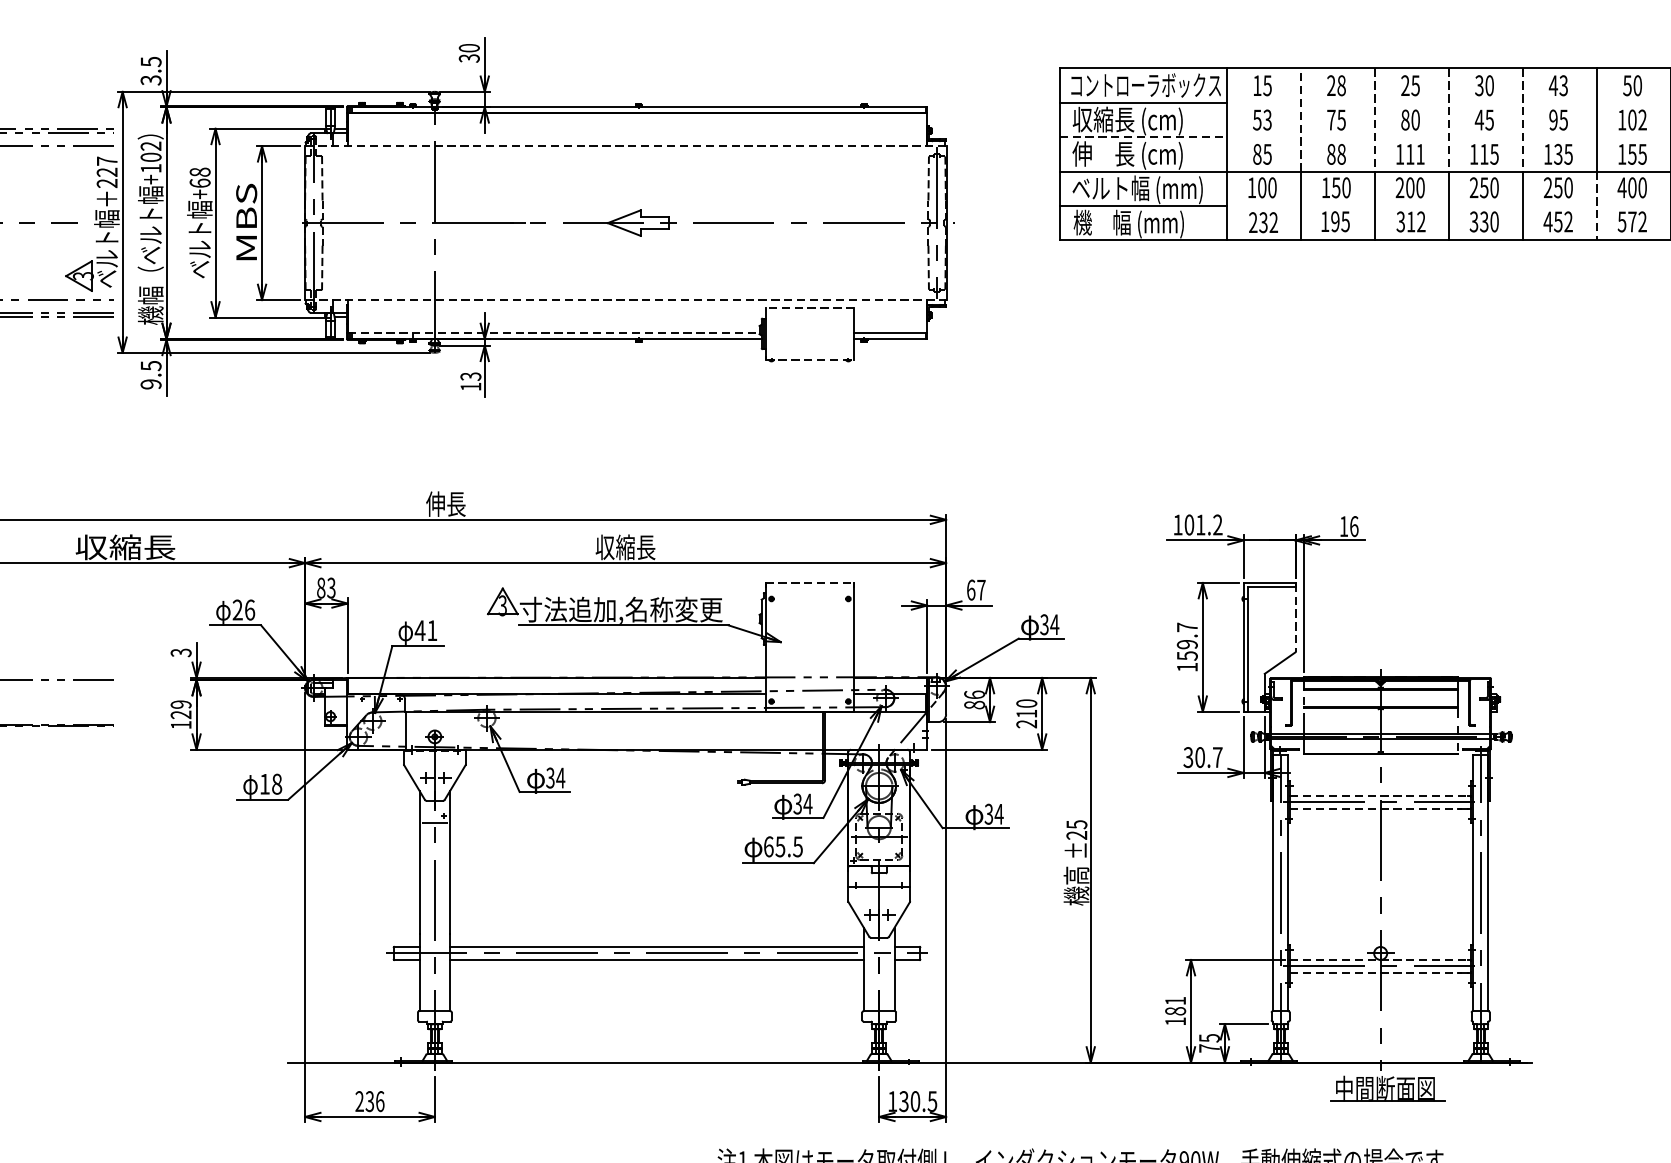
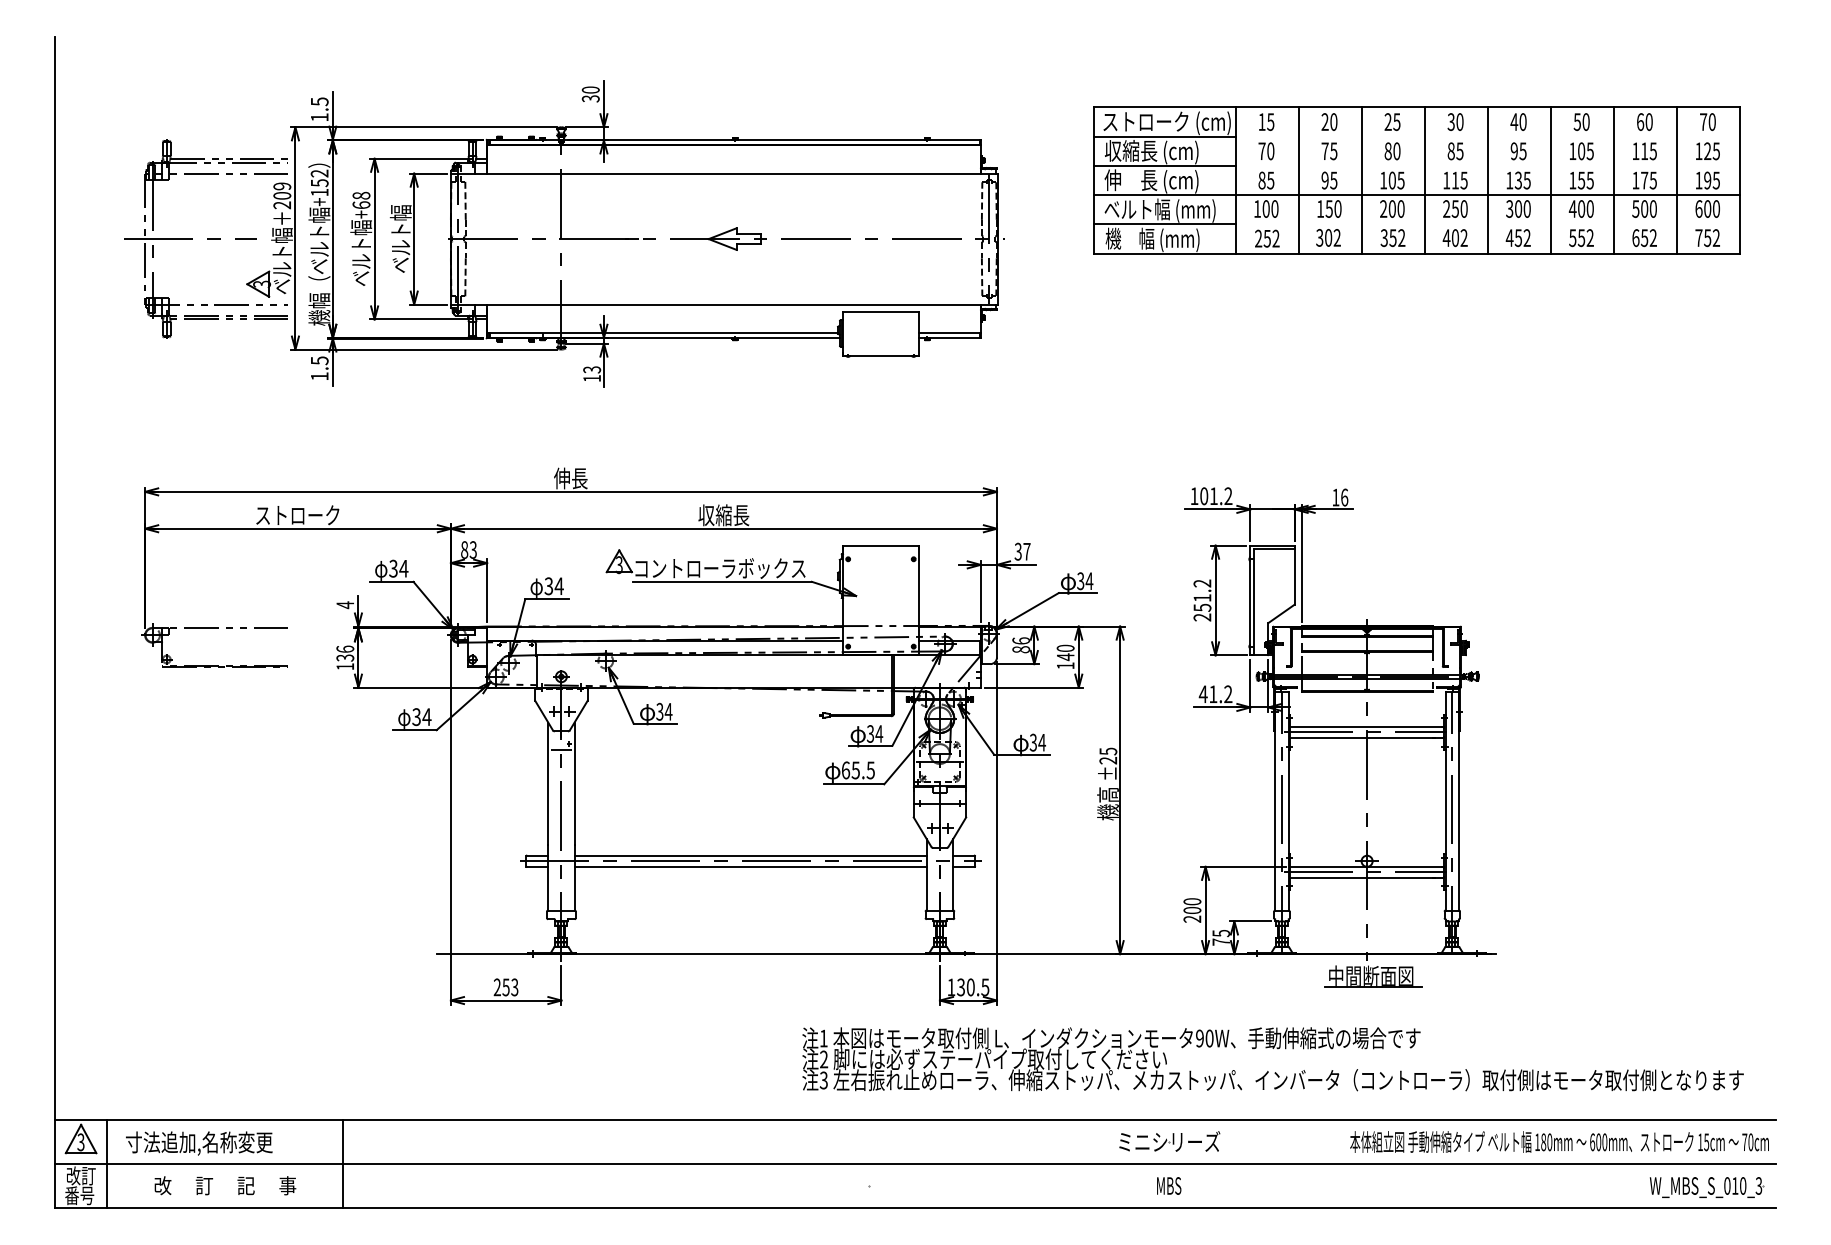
text: (150, 80) -> (319, 117), 3.5 -> 1.5
text: (1341, 85) -> (1333, 121), 28 -> 20
text: (1563, 85) -> (1522, 121), 43 -> 40
text: (1145, 87) -> (1166, 123), コントローラボックス -> ストローク (cm)
text: (1262, 120) -> (1266, 151), 53 -> 70
line: (1300, 120) -> (1298, 151), dashed -> solid
line: (1374, 120) -> (1361, 151), dashed -> solid
line: (1449, 120) -> (1425, 151), dashed -> solid
text: (1479, 120) -> (1451, 151), 45 -> 85
line: (1523, 120) -> (1488, 151), dashed -> solid
text: (1641, 120) -> (1589, 151), 102 -> 105
line: (1143, 136) -> (1165, 165), dashed -> solid
line: (627, 146) -> (725, 173), dashed -> solid
text: (1336, 154) -> (1329, 180), 88 -> 95
text: (1415, 154) -> (1396, 180), 111 -> 105
text: (150, 157) -> (319, 183), +102 -> +152
text: (107, 166) -> (282, 190), 227 -> 209
text: (1553, 187) -> (1514, 208), 250 -> 300
line: (1597, 205) -> (1551, 224), dashed -> solid
text: (1263, 221) -> (1267, 237), 232 -> 252
text: (1335, 221) -> (1328, 237), 195 -> 302
text: (245, 222) -> (400, 238), MBS -> ベルト幅
text: (1410, 222) -> (1392, 238), 312 -> 352
text: (1483, 222) -> (1454, 238), 330 -> 402
text: (1632, 222) -> (1581, 238), 572 -> 552
line: (626, 299) -> (724, 304), dashed -> solid
line: (809, 308) -> (880, 311), dashed -> solid
line: (554, 333) -> (663, 333), dashed -> solid
line: (809, 359) -> (880, 355), dashed -> solid
text: (150, 384) -> (319, 376), 9.5 -> 1.5
text: (125, 547) -> (297, 515), 収縮長 -> ストローク
line: (809, 582) -> (880, 545), dashed -> solid
text: (970, 589) -> (1017, 551), 67 -> 37
text: (243, 609) -> (398, 568), 26 -> 34
text: (620, 609) -> (719, 568), 寸法追加,名称変更 -> コントローラボックス
line: (1295, 618) -> (1294, 575), dashed -> solid
text: (425, 630) -> (553, 586), 41 -> 34
text: (1187, 647) -> (1202, 600), 159.7 -> 251.2
text: (181, 653) -> (345, 605), 3 -> 4
text: (181, 709) -> (345, 653), 129 -> 136
text: (1026, 718) -> (1065, 661), 210 -> 140
text: (1202, 757) -> (1215, 694), 30.7 -> 41.2
text: (270, 784) -> (421, 717), 18 -> 34
line: (1379, 796) -> (1366, 727), dashed -> solid
line: (1374, 808) -> (1361, 737), dashed -> solid
line: (1379, 959) -> (1366, 866), dashed -> solid
line: (1374, 972) -> (1361, 877), dashed -> solid
text: (1175, 1011) -> (1192, 910), 181 -> 200
text: (375, 1101) -> (510, 987), 236 -> 253

